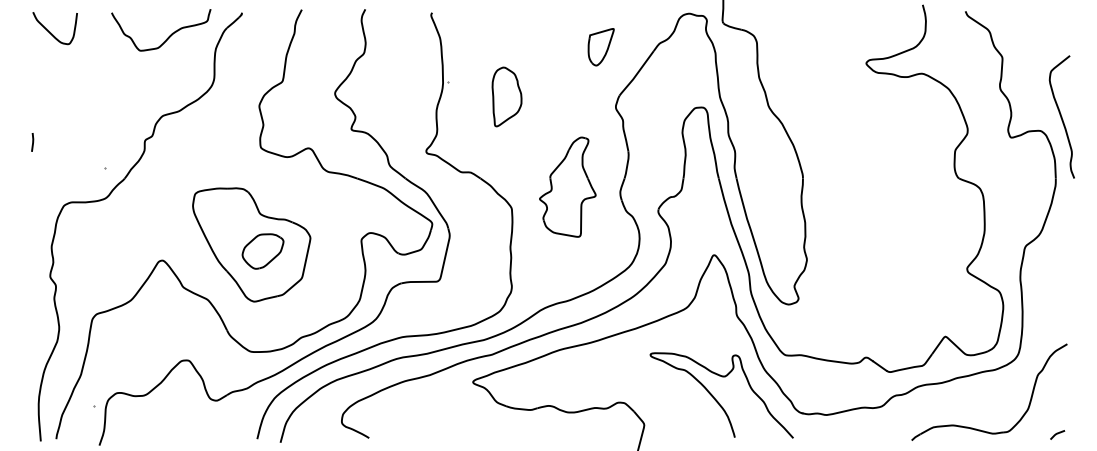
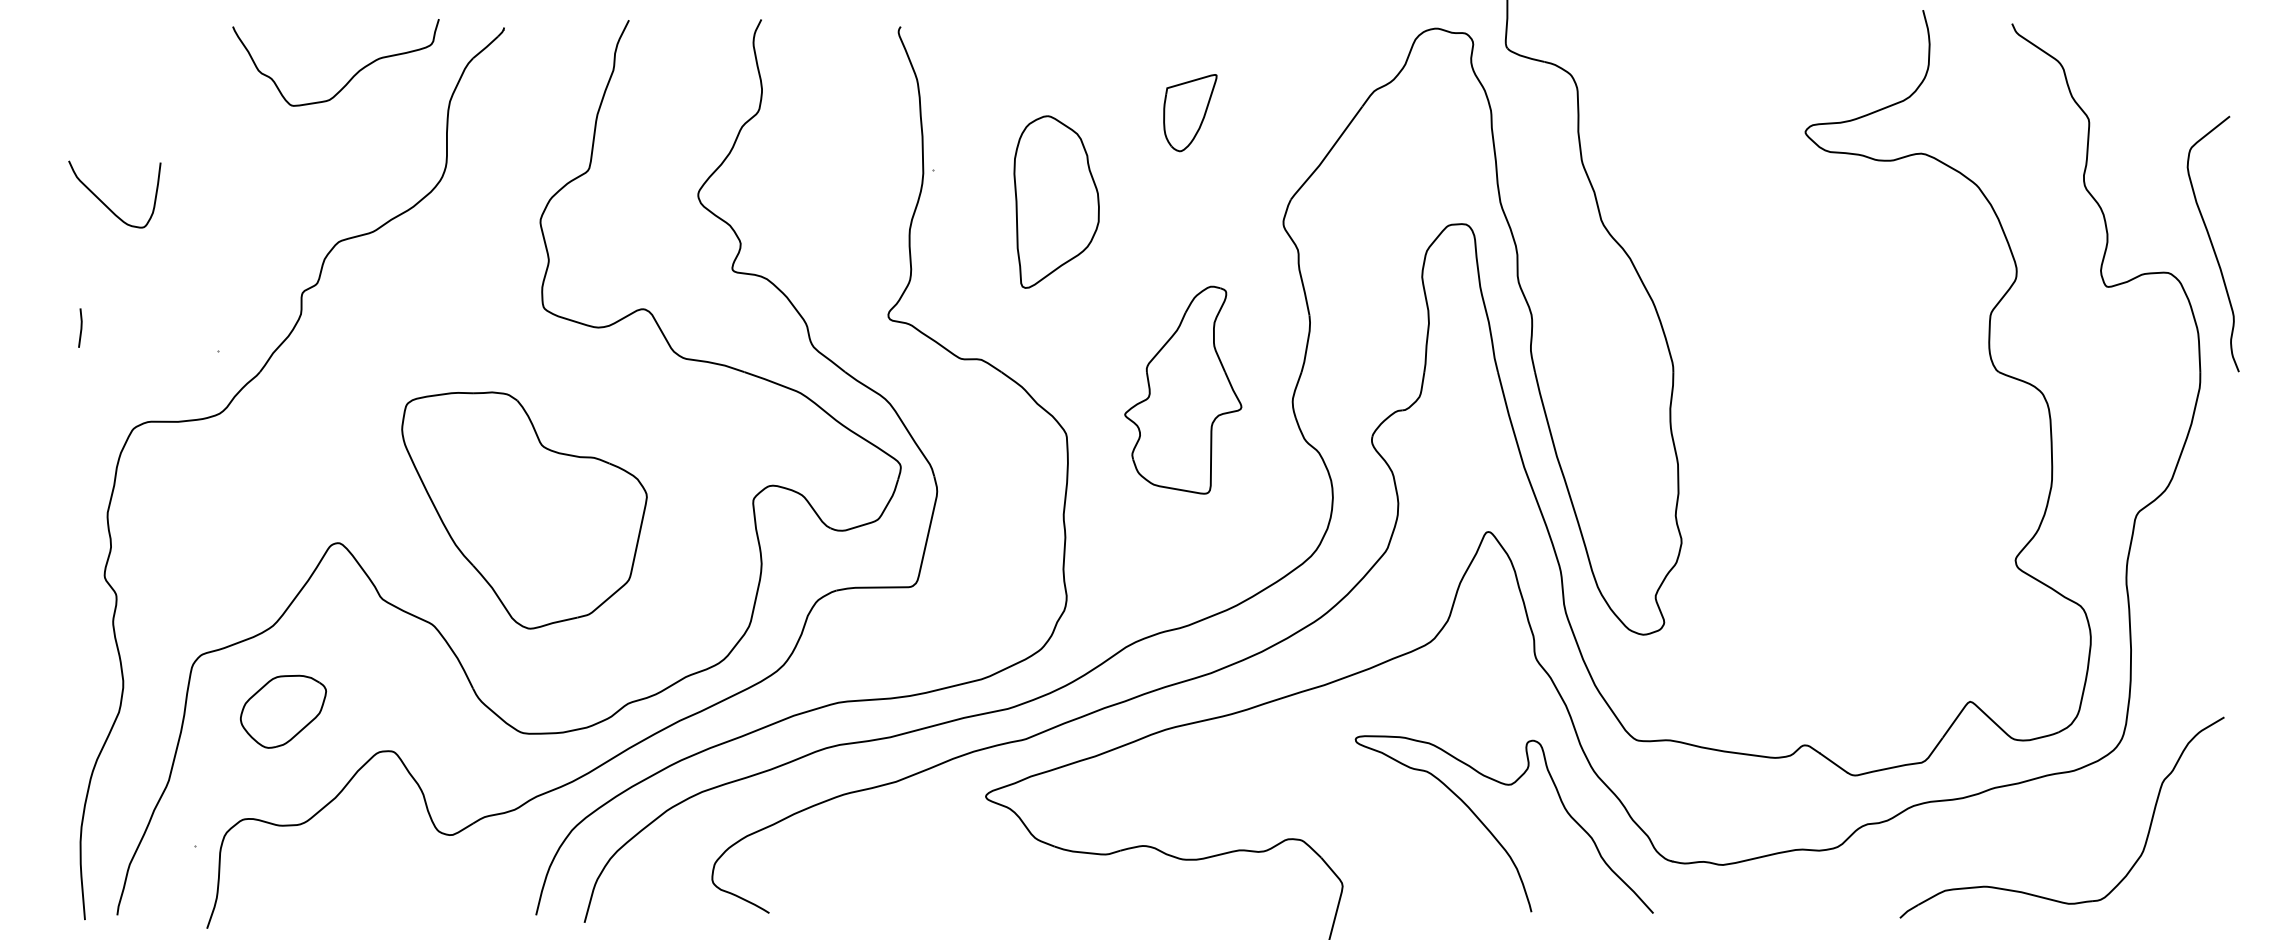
curve: (51, 32) -> (107, 203), moved
part: (600, 47) -> (1188, 113), moved
part: (506, 96) -> (1055, 201), size x1.4
line: (32, 142) -> (80, 328), moved
part: (262, 251) -> (282, 711), moved
line: (1057, 434) -> (2203, 905), removed

